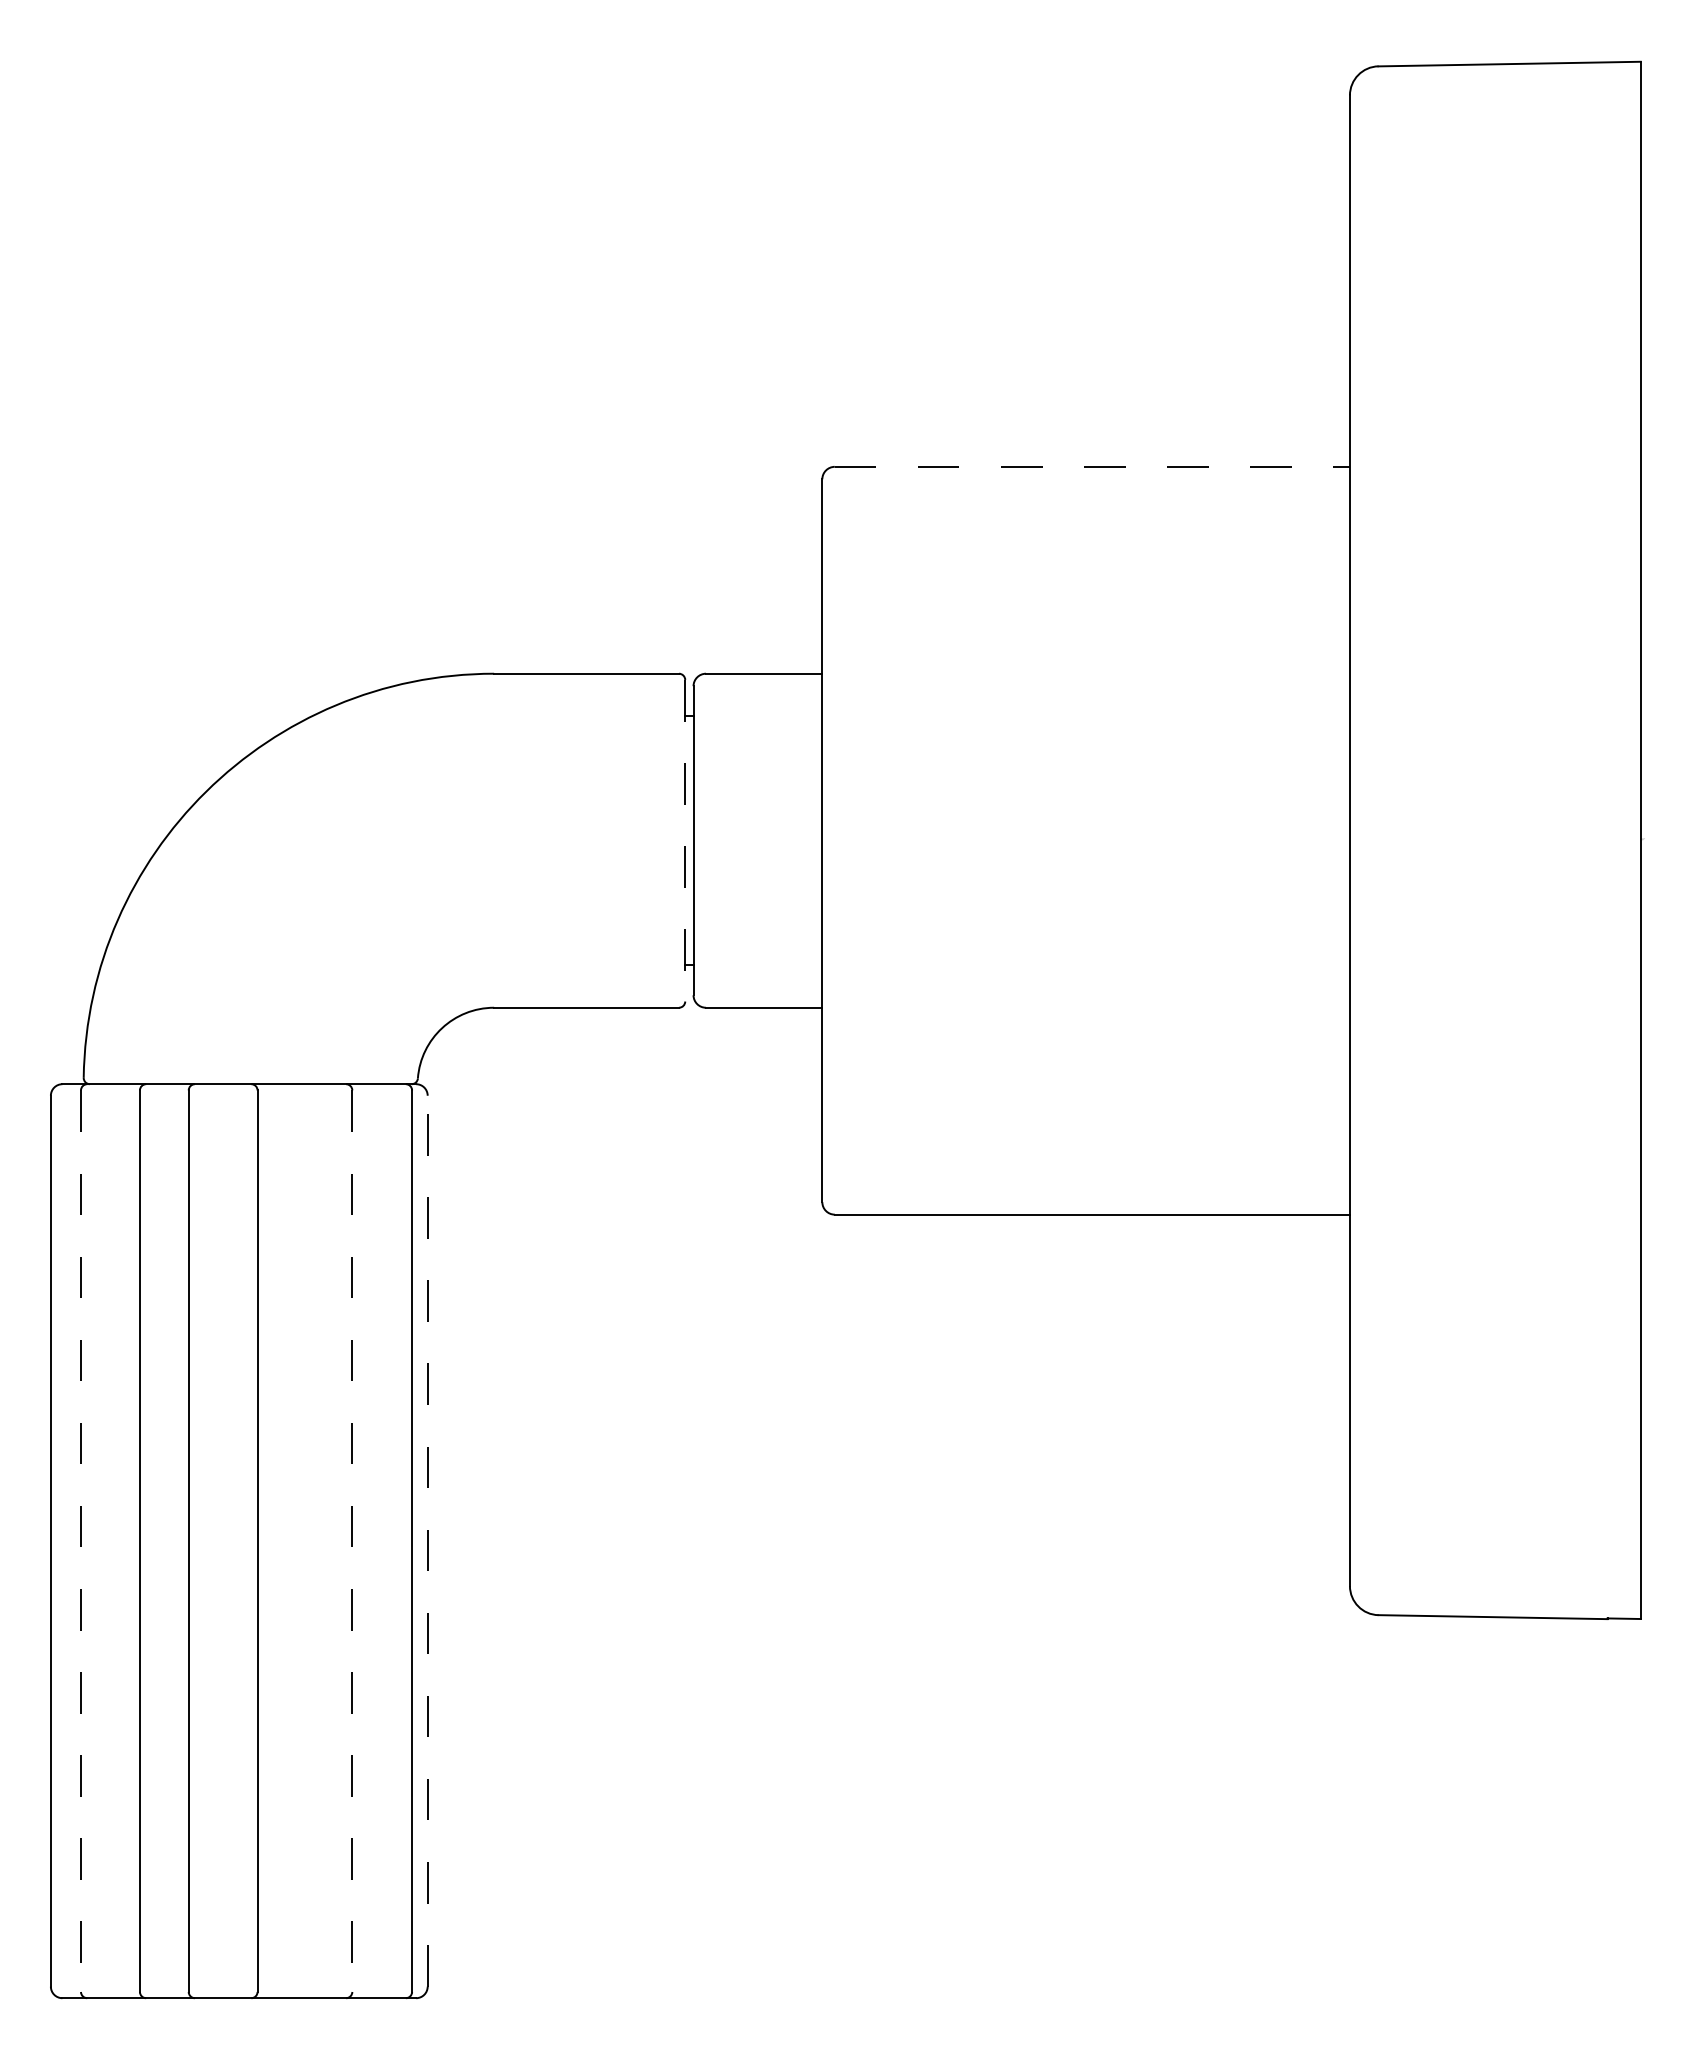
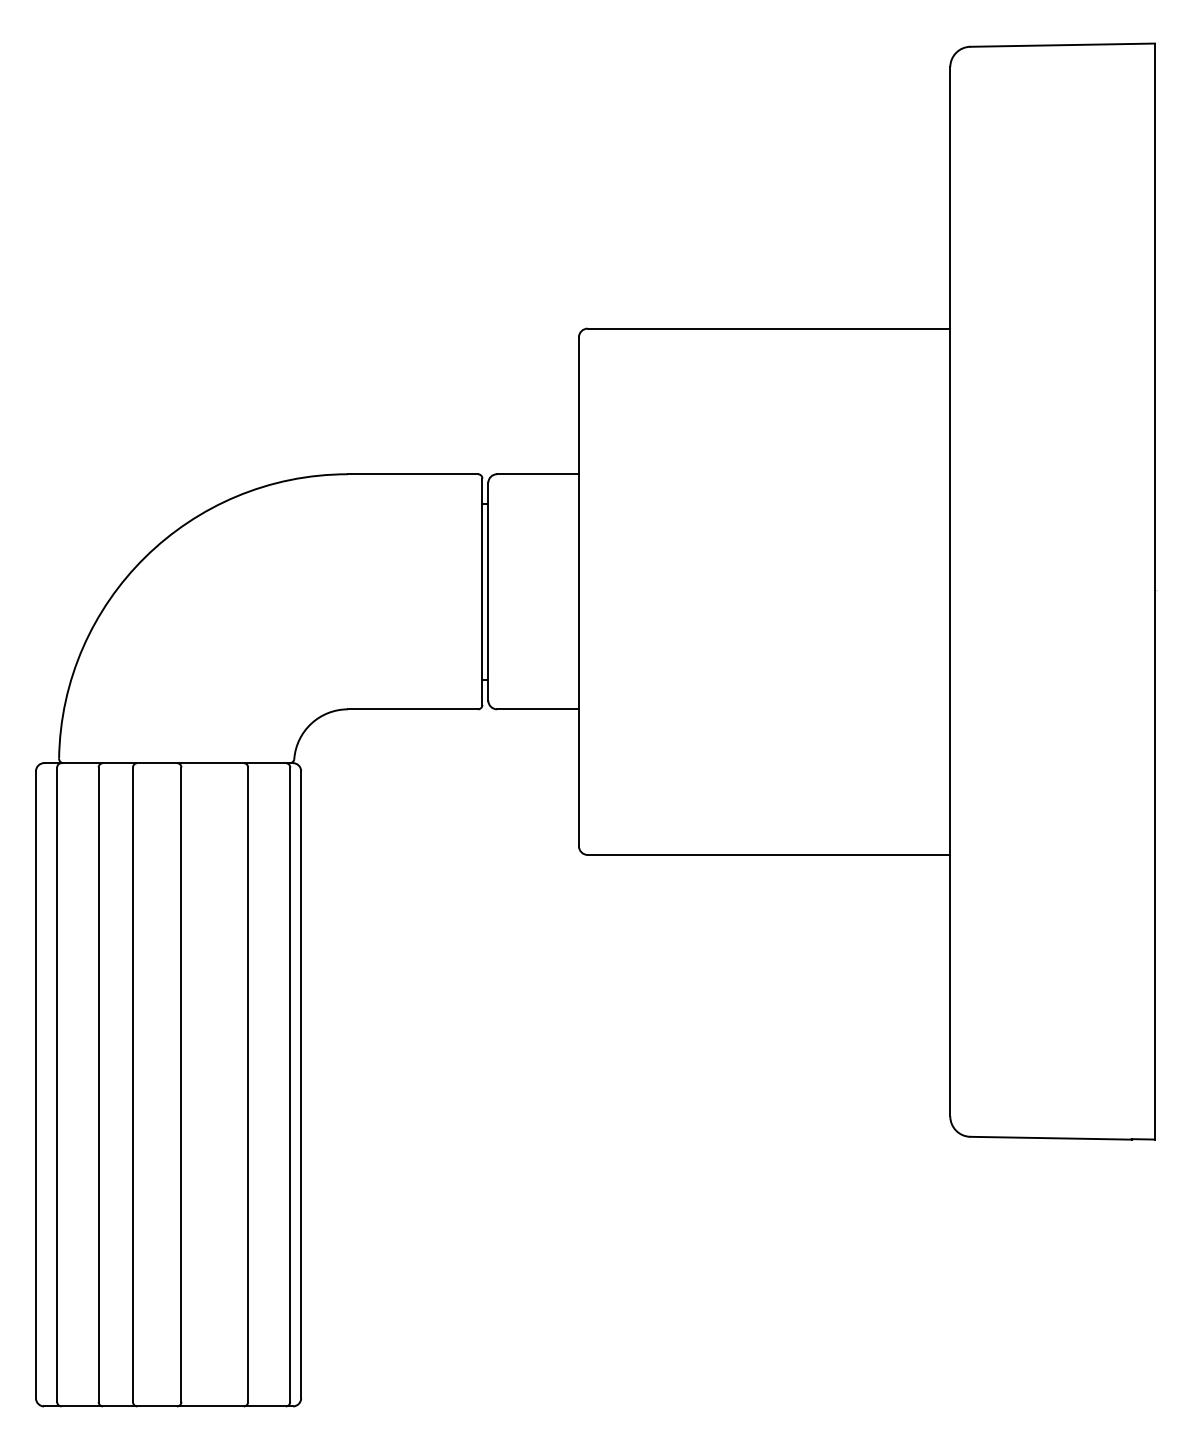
line: (1092, 466) -> (769, 328), dashed -> solid
line: (685, 840) -> (482, 591), dashed -> solid
line: (427, 1540) -> (301, 1084), dashed -> solid
line: (81, 1541) -> (57, 1084), dashed -> solid
line: (352, 1541) -> (248, 1084), dashed -> solid

